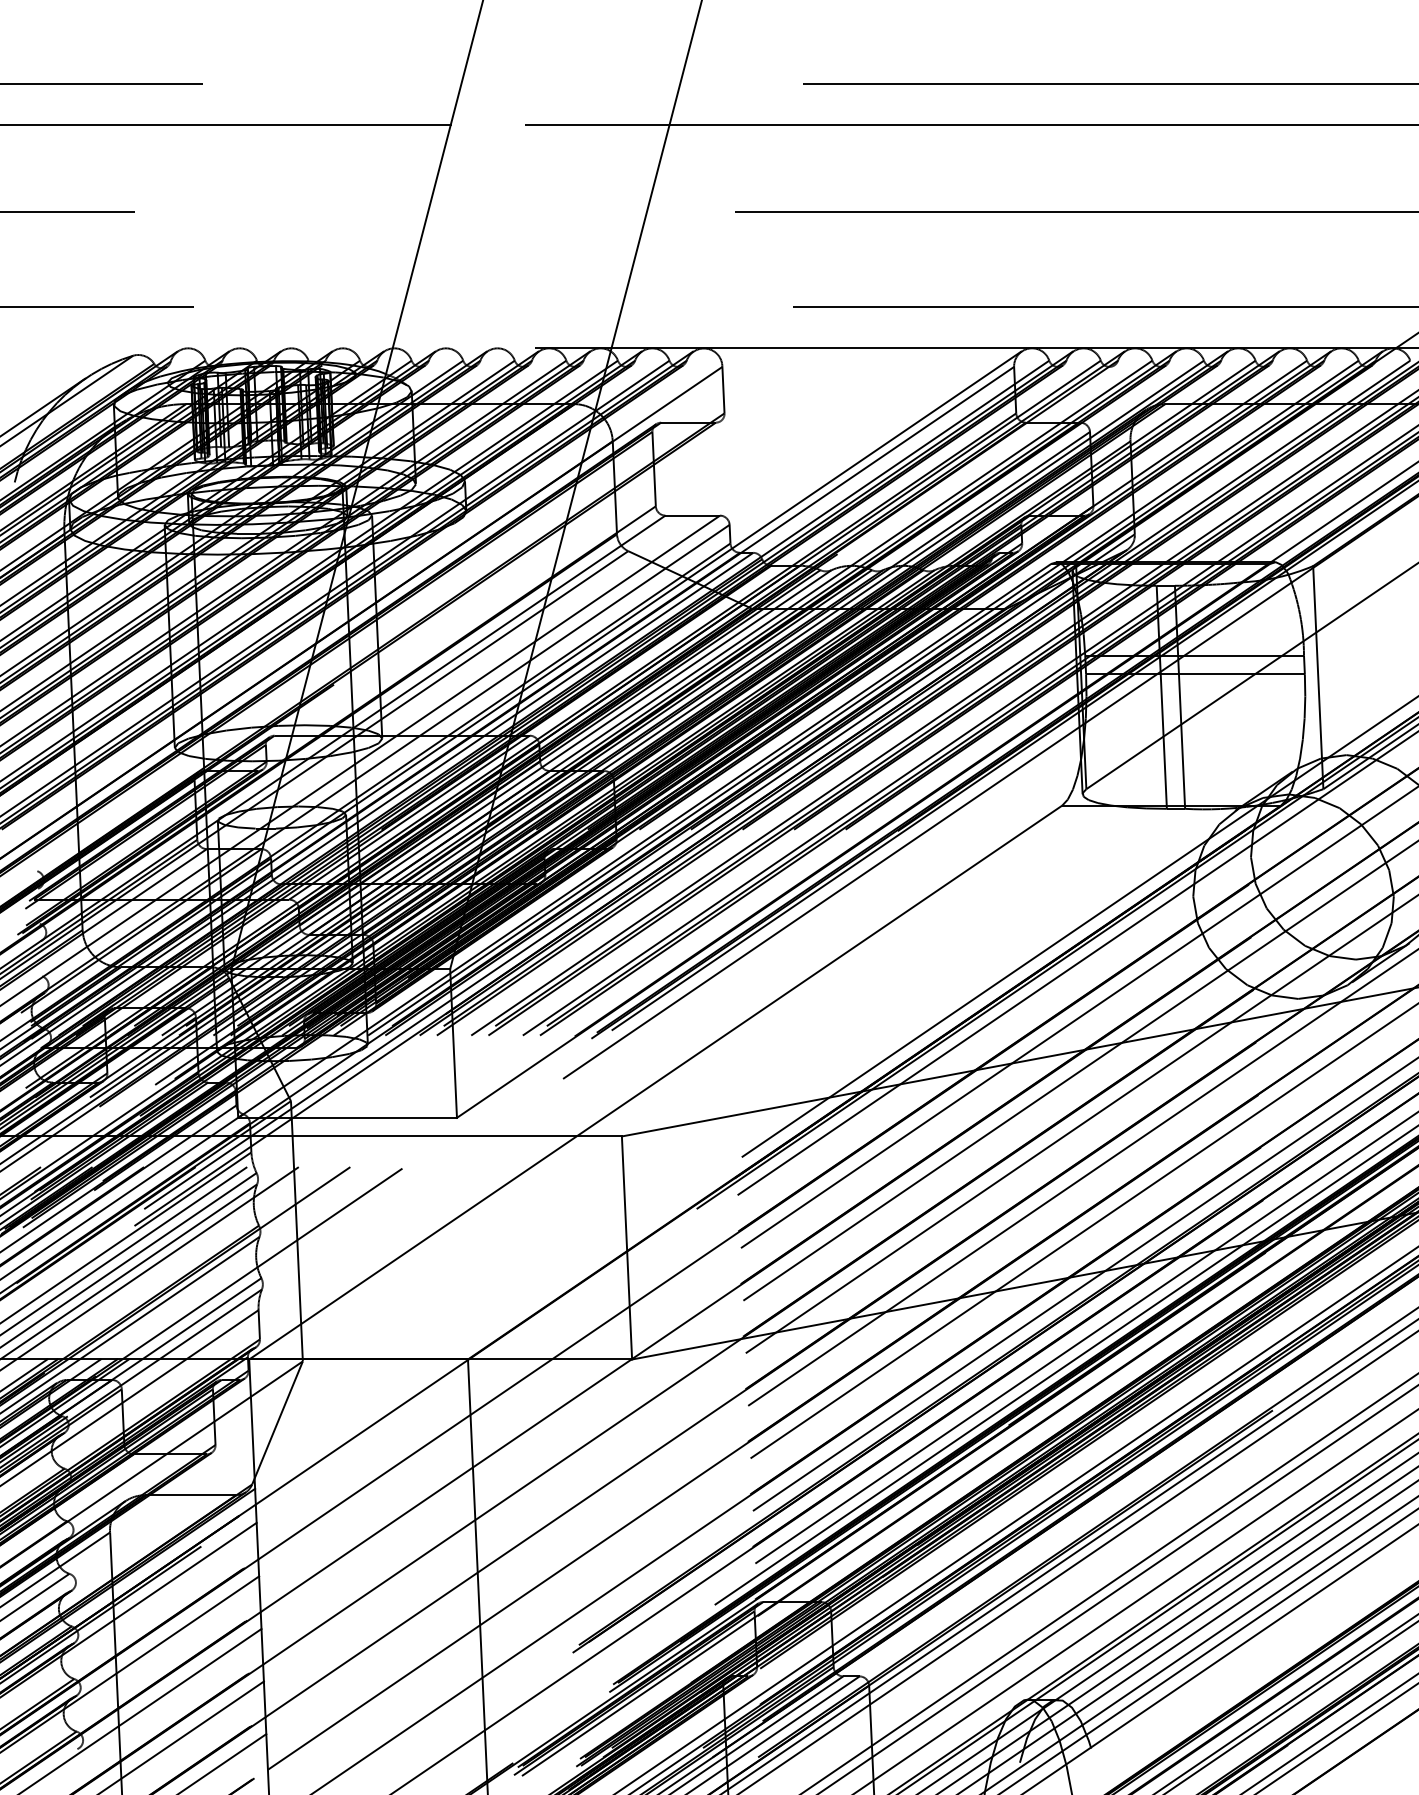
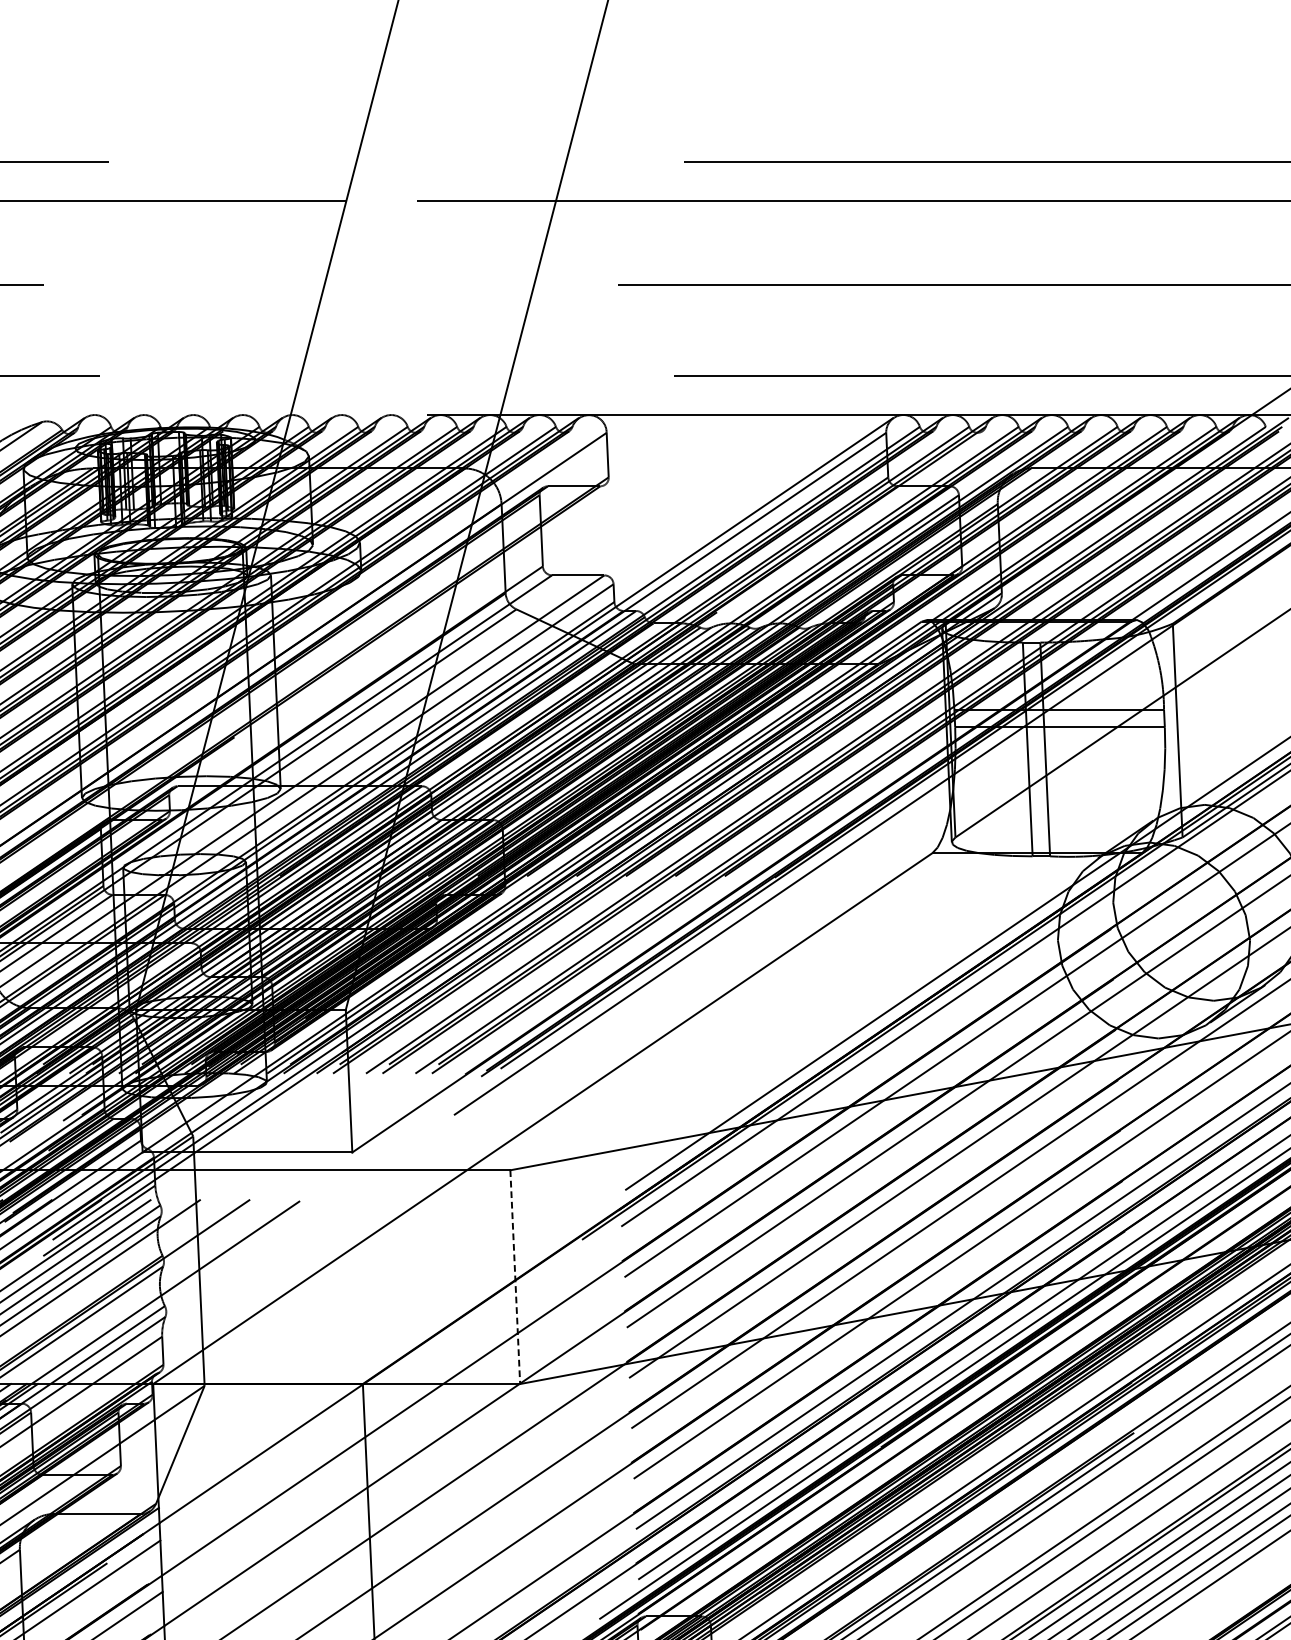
line: (627, 1247) -> (515, 1276), solid -> dashed

